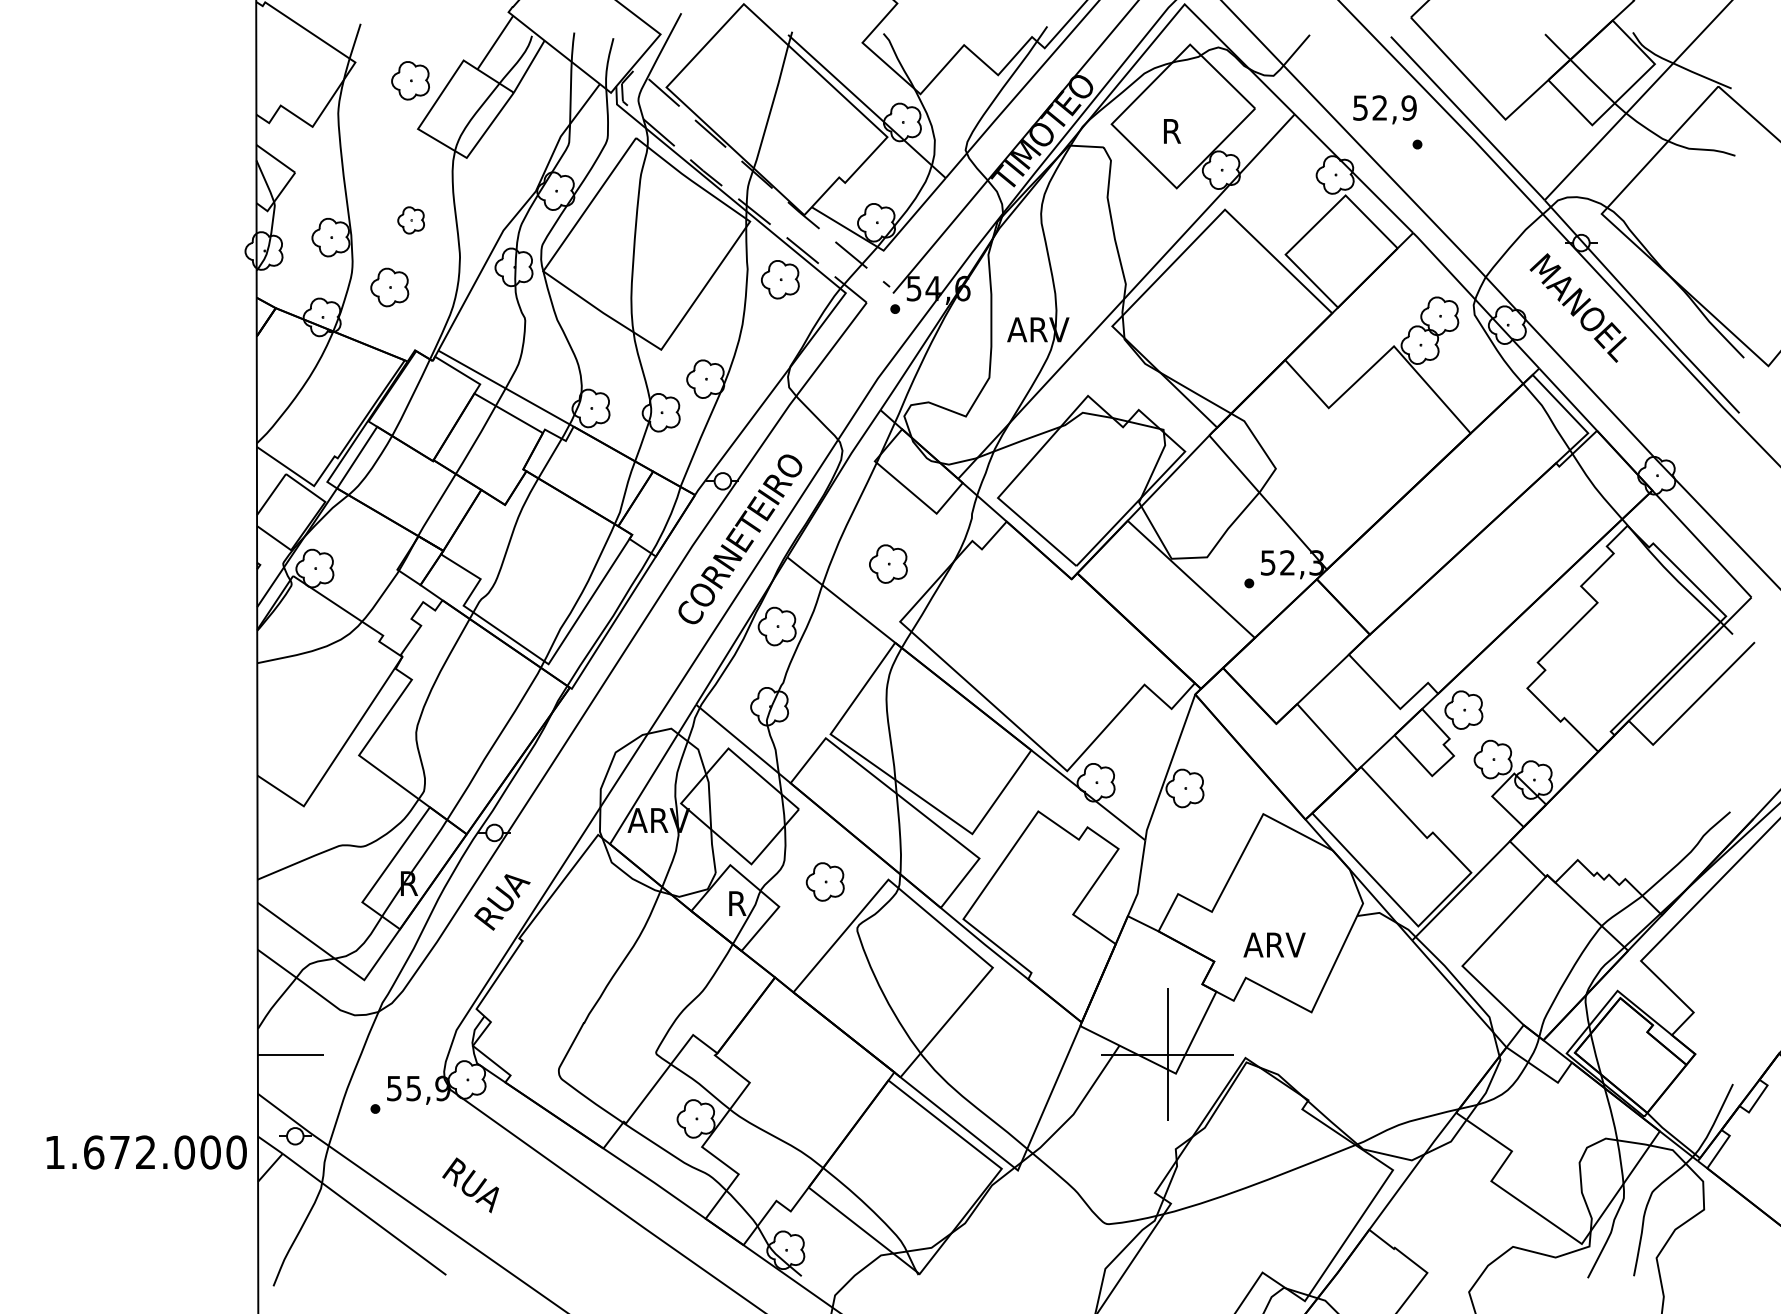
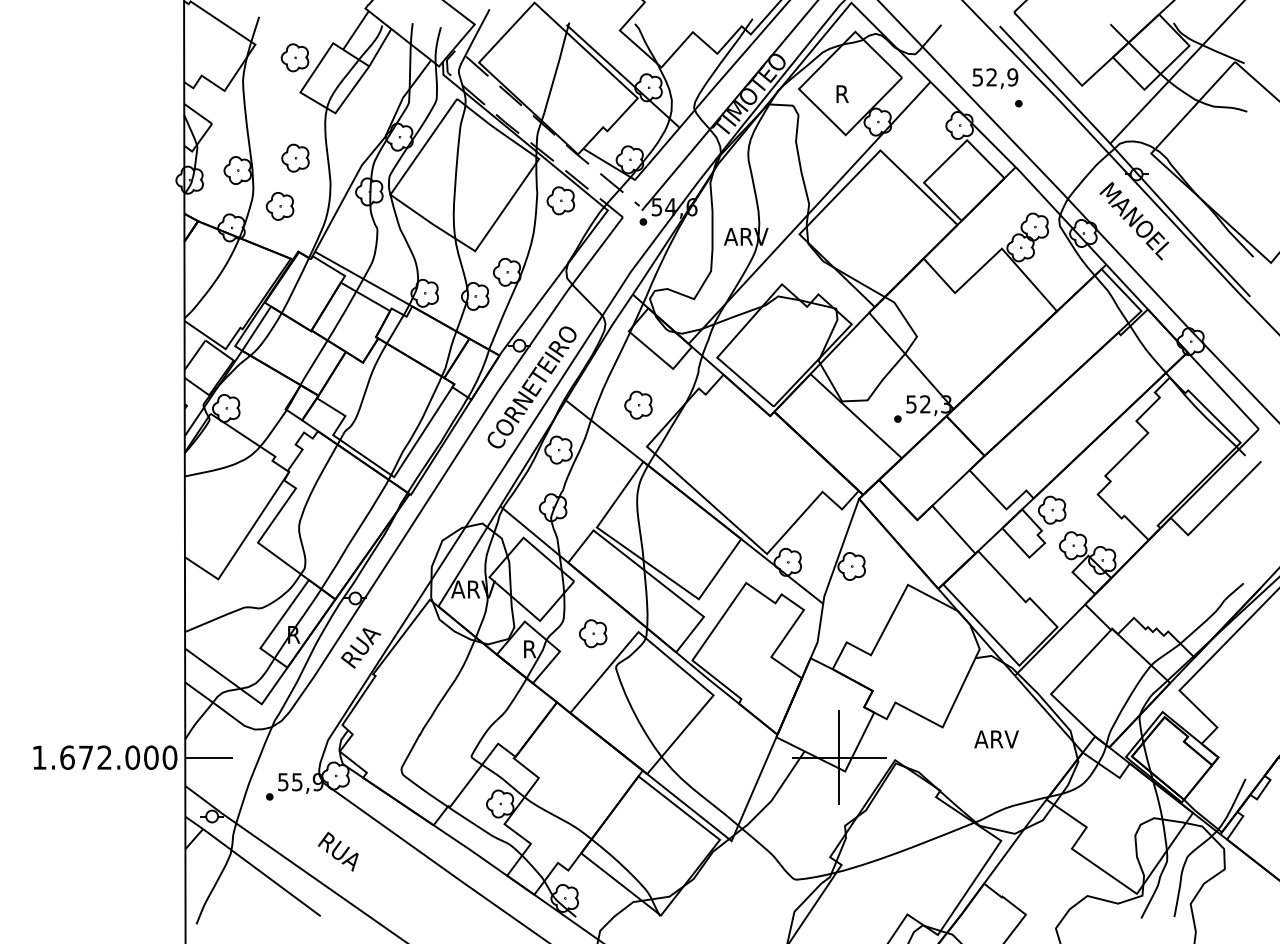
part: (410, 220) -> (294, 158), size x1.43
text: (1274, 944) -> (996, 739), moved
text: (146, 1152) -> (105, 757), moved

